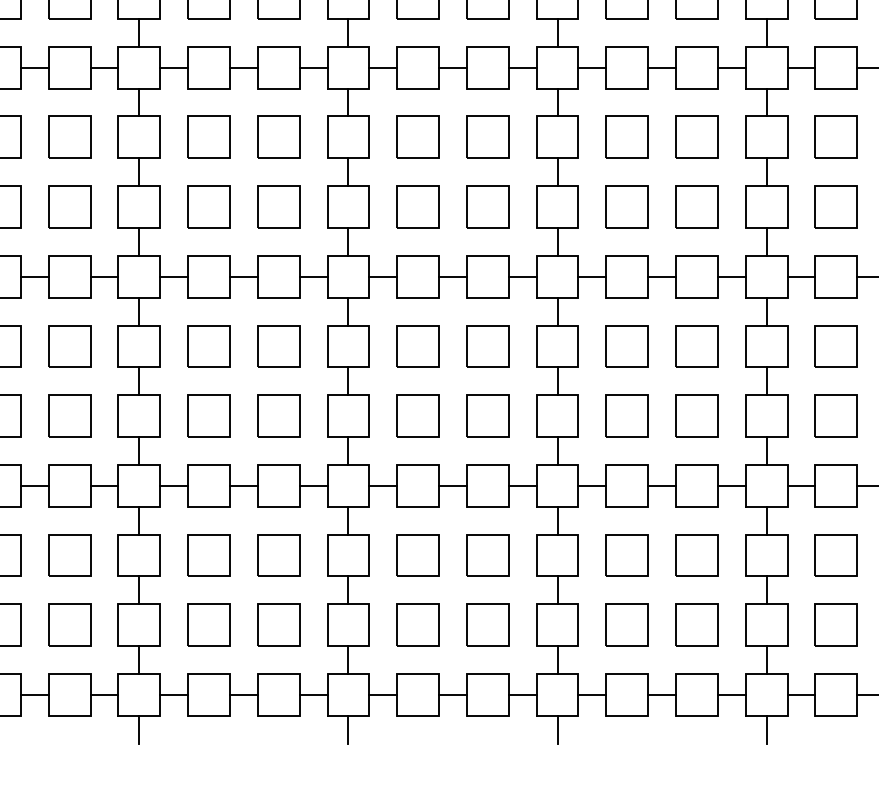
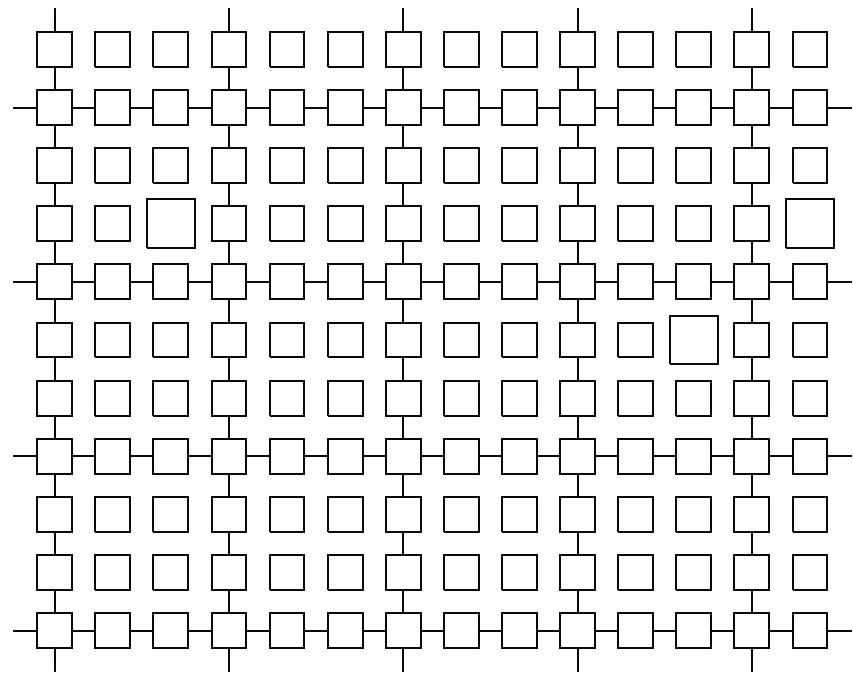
part: (69, 206) -> (170, 223), size x1.4
part: (835, 206) -> (809, 223), size x1.4
part: (696, 345) -> (693, 339), size x1.4

